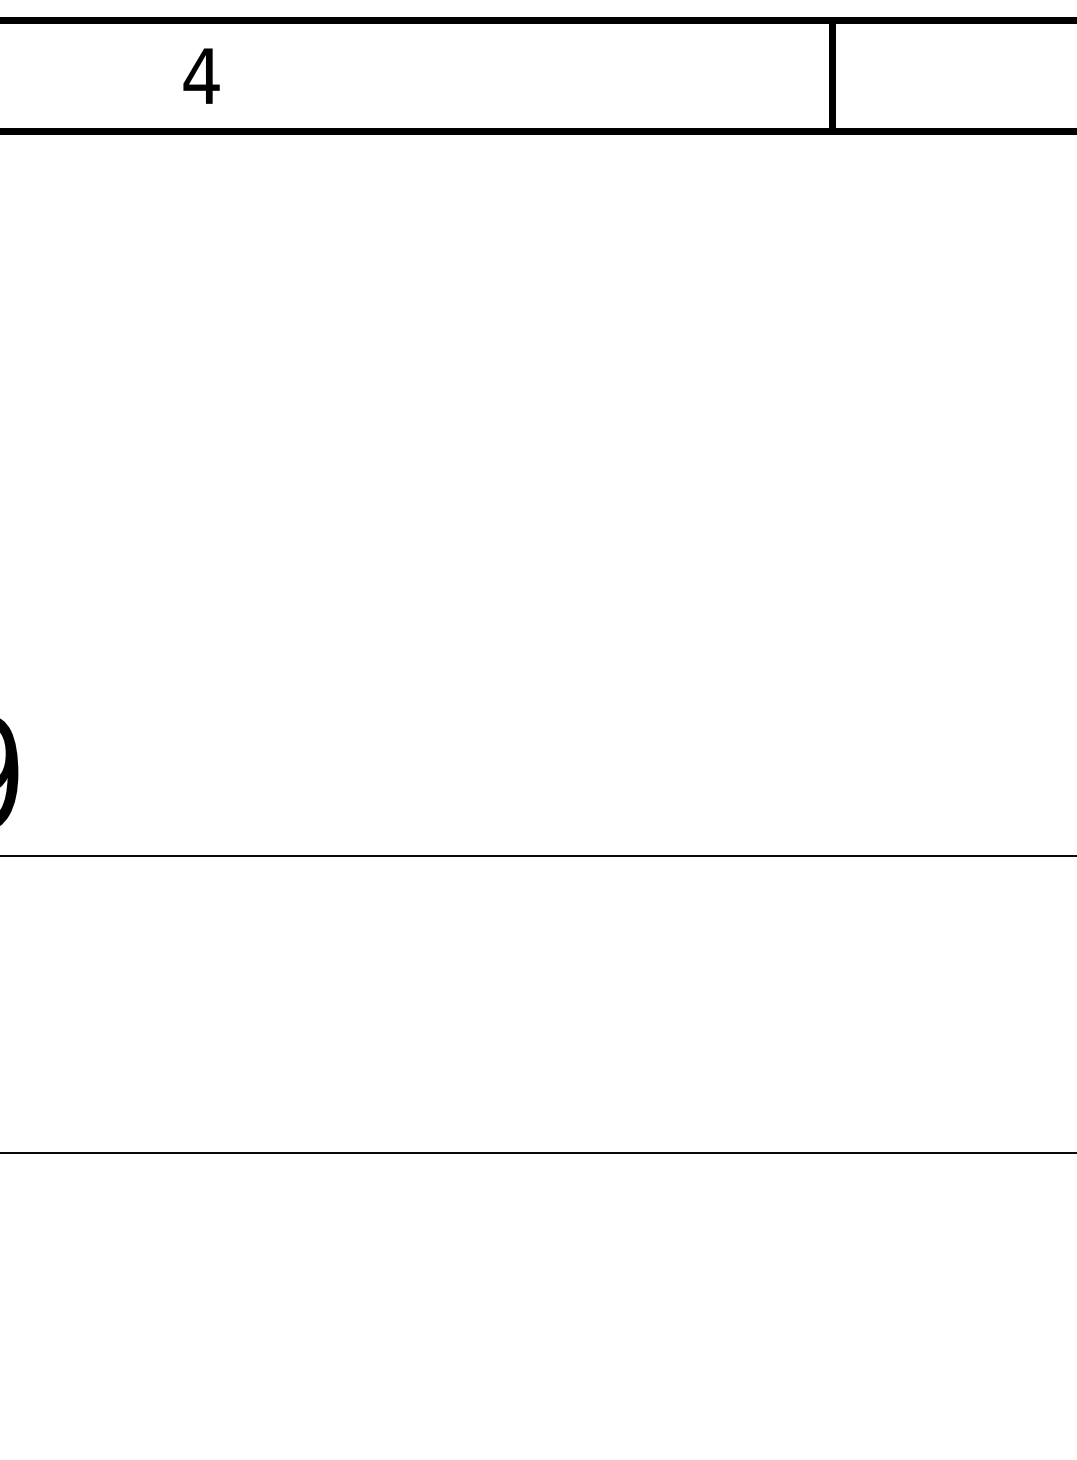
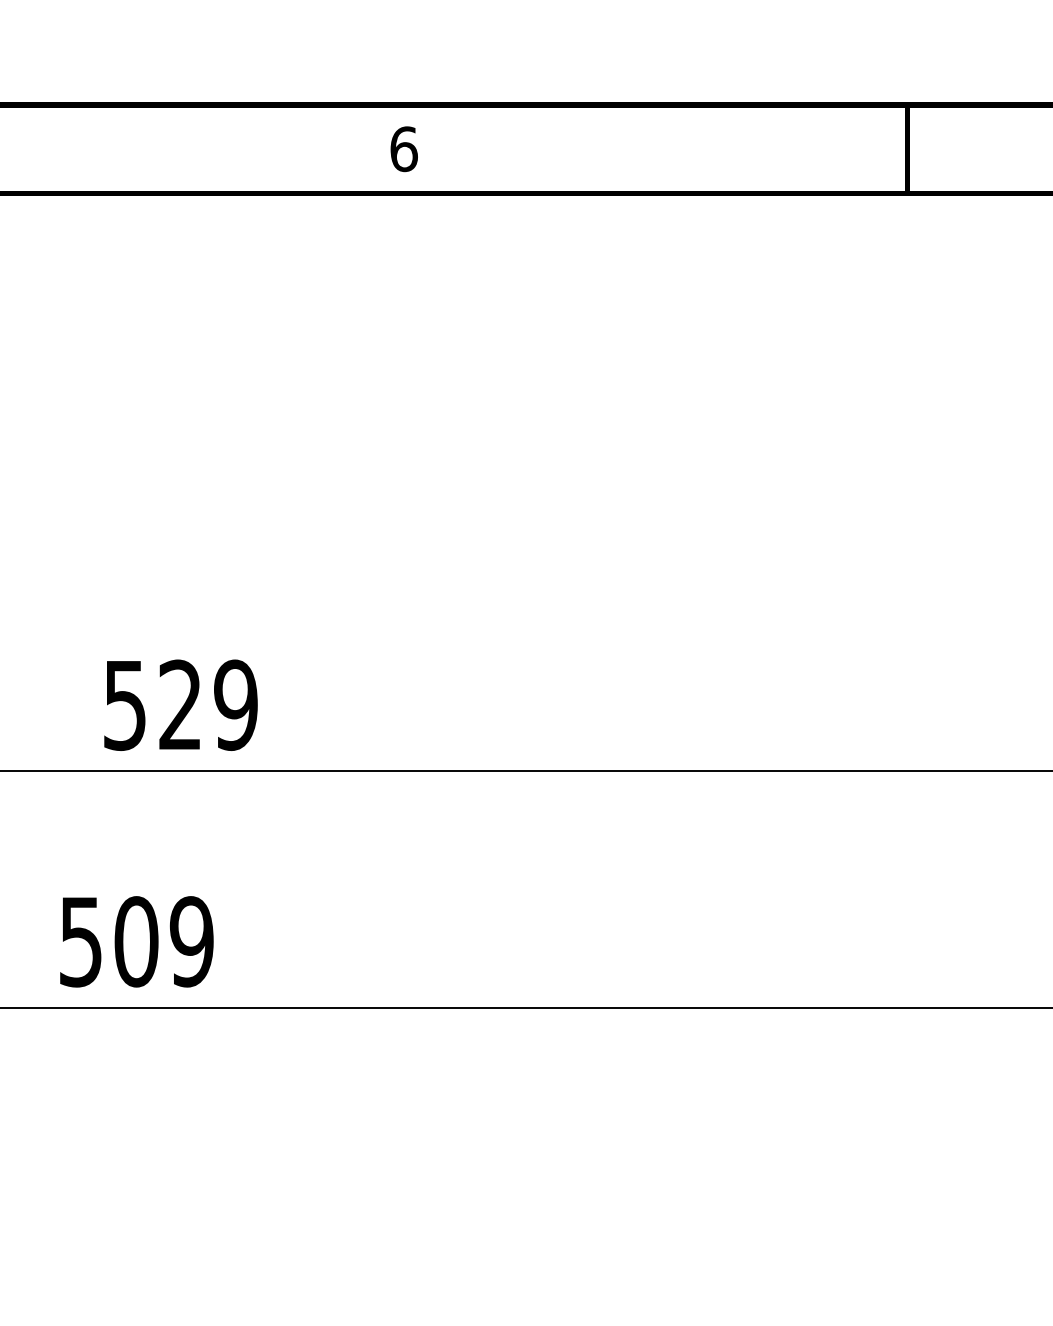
text: (201, 76) -> (403, 149), 4 -> 6

